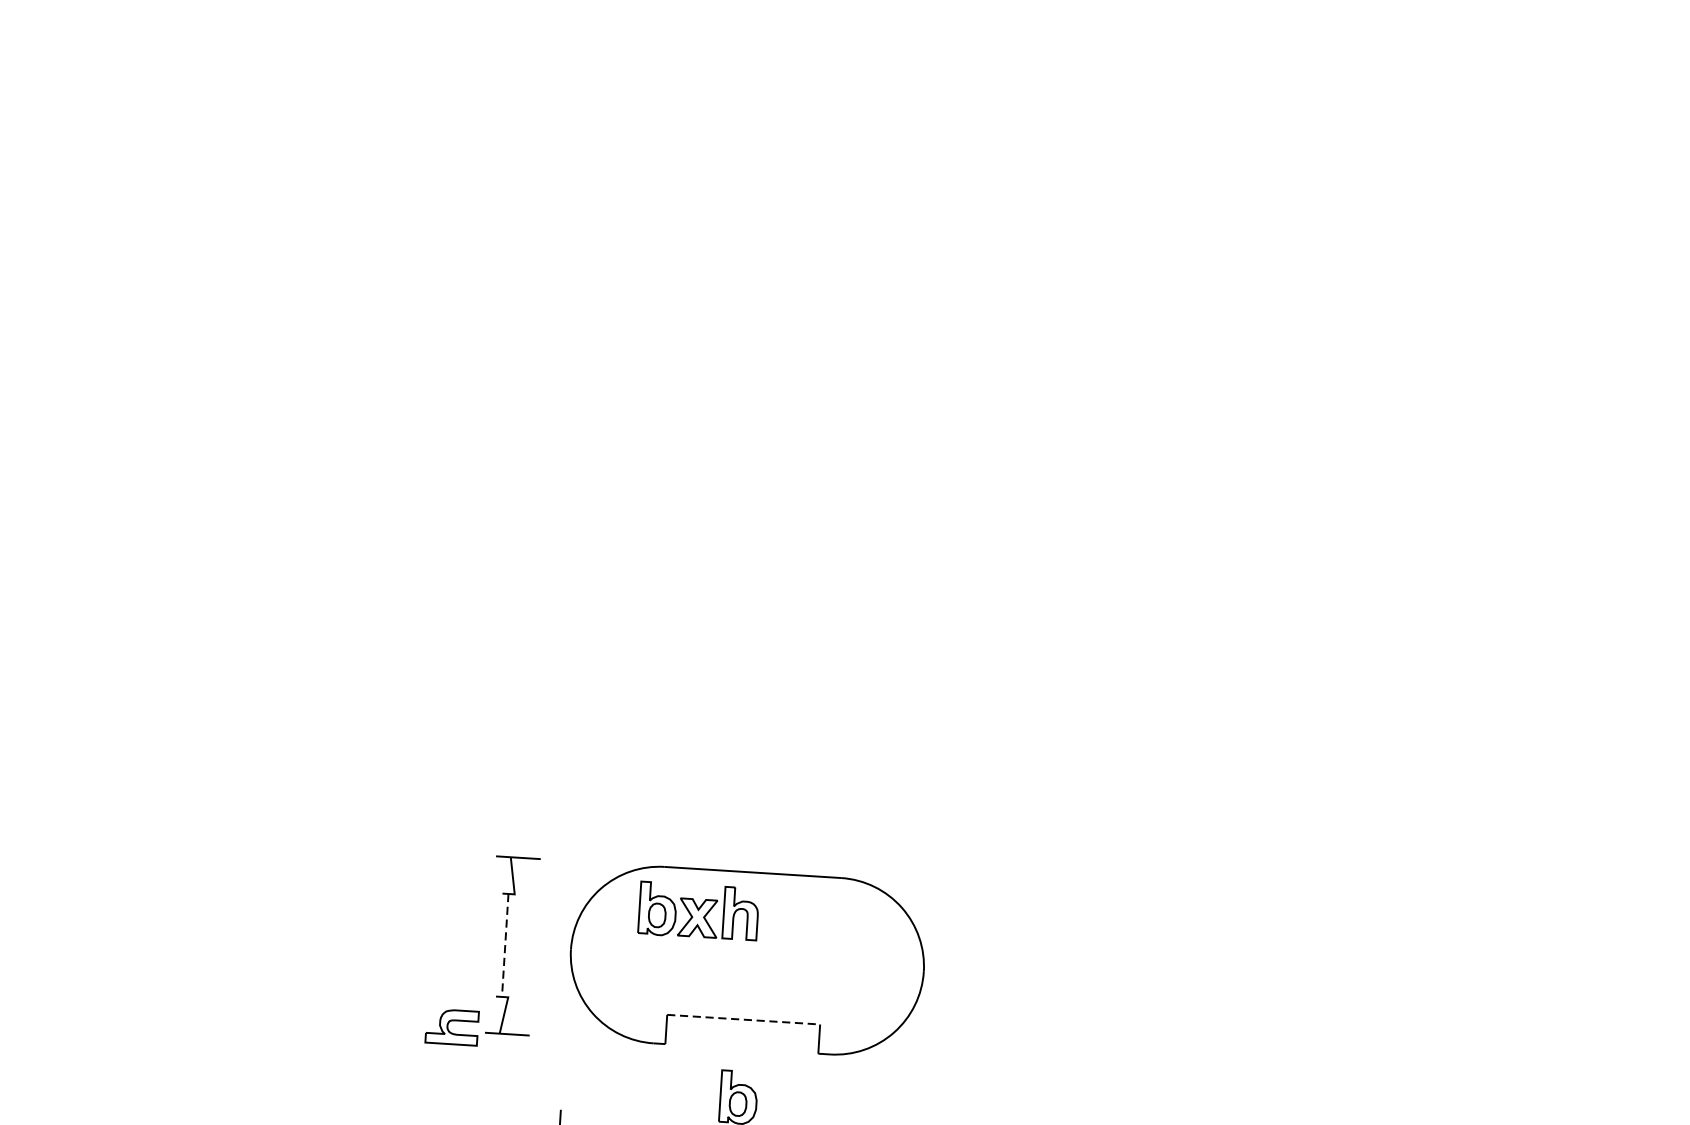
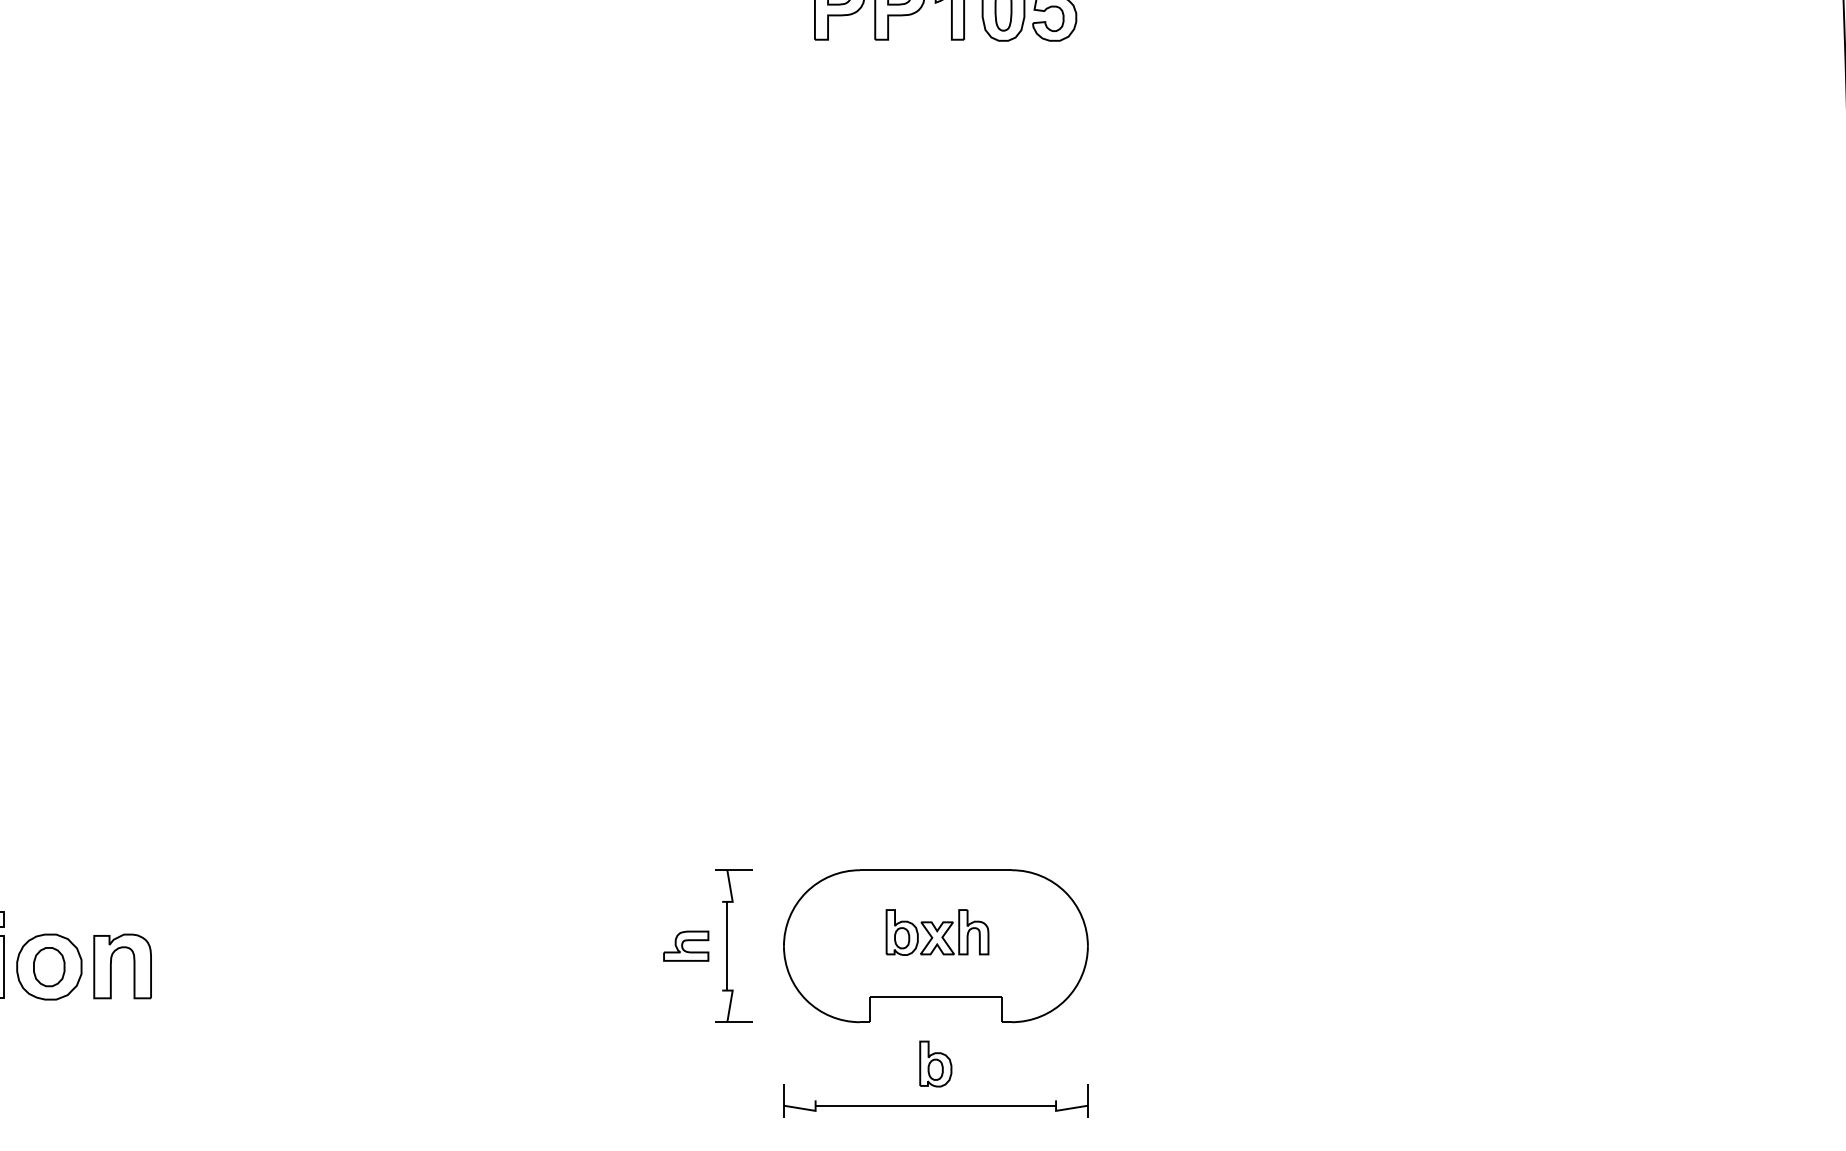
part: (698, 911) -> (937, 932), moved
line: (505, 945) -> (727, 946), dashed -> solid
line: (743, 1020) -> (935, 997), dashed -> solid
part: (452, 1026) -> (686, 945), moved

